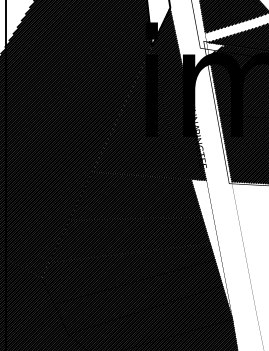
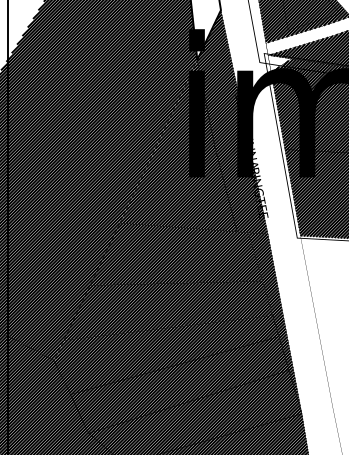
hatch: (211, 248) -> (274, 322), added

